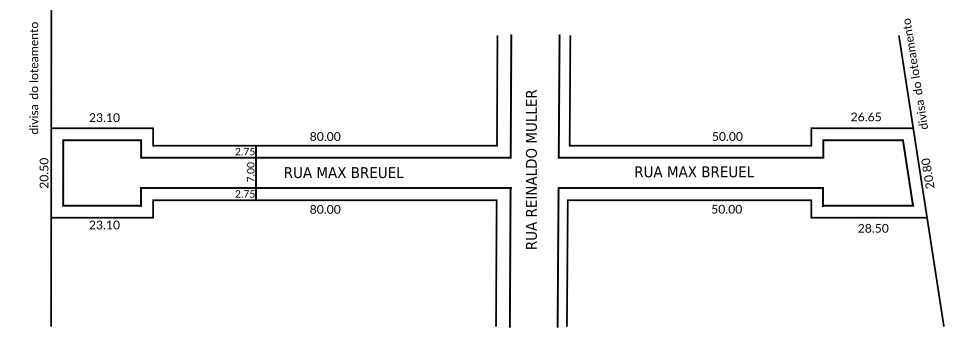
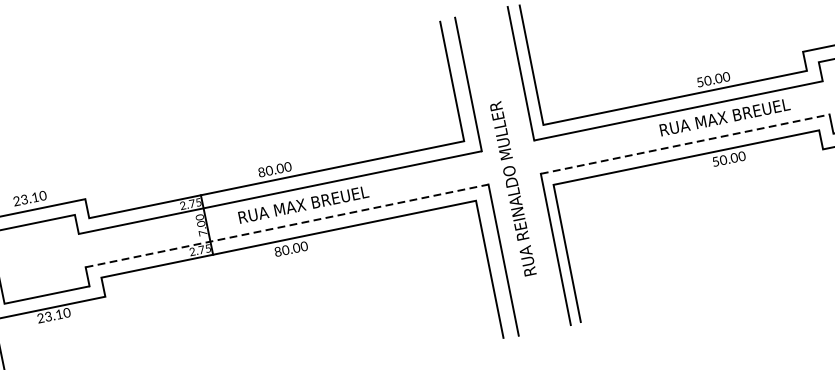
text: (530, 169) -> (512, 189), moved
text: (694, 171) -> (724, 117), moved
line: (325, 188) -> (286, 226), solid -> dashed
line: (691, 188) -> (685, 144), solid -> dashed

